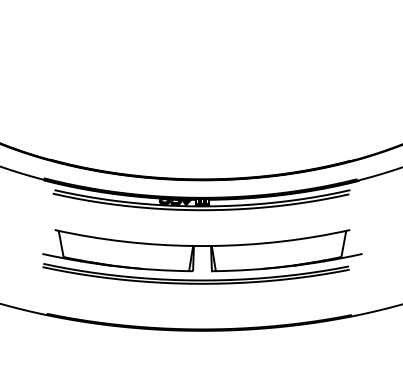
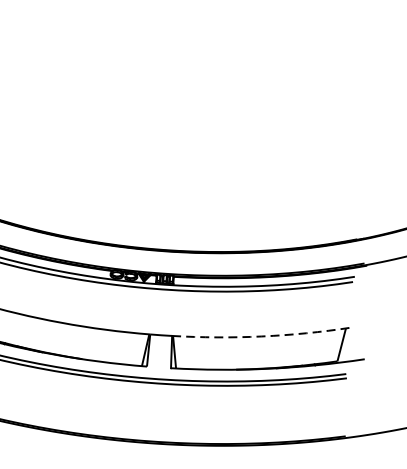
arc: (281, 241) -> (262, 336), solid -> dashed

